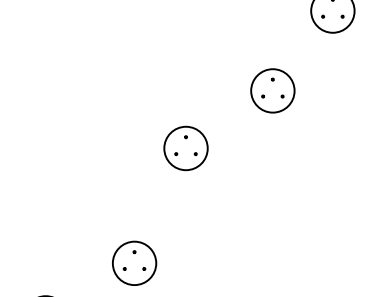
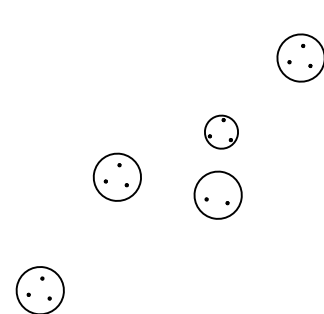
circle: (272, 90) -> (221, 131), size x0.7
part: (279, 148) -> (217, 195), added

